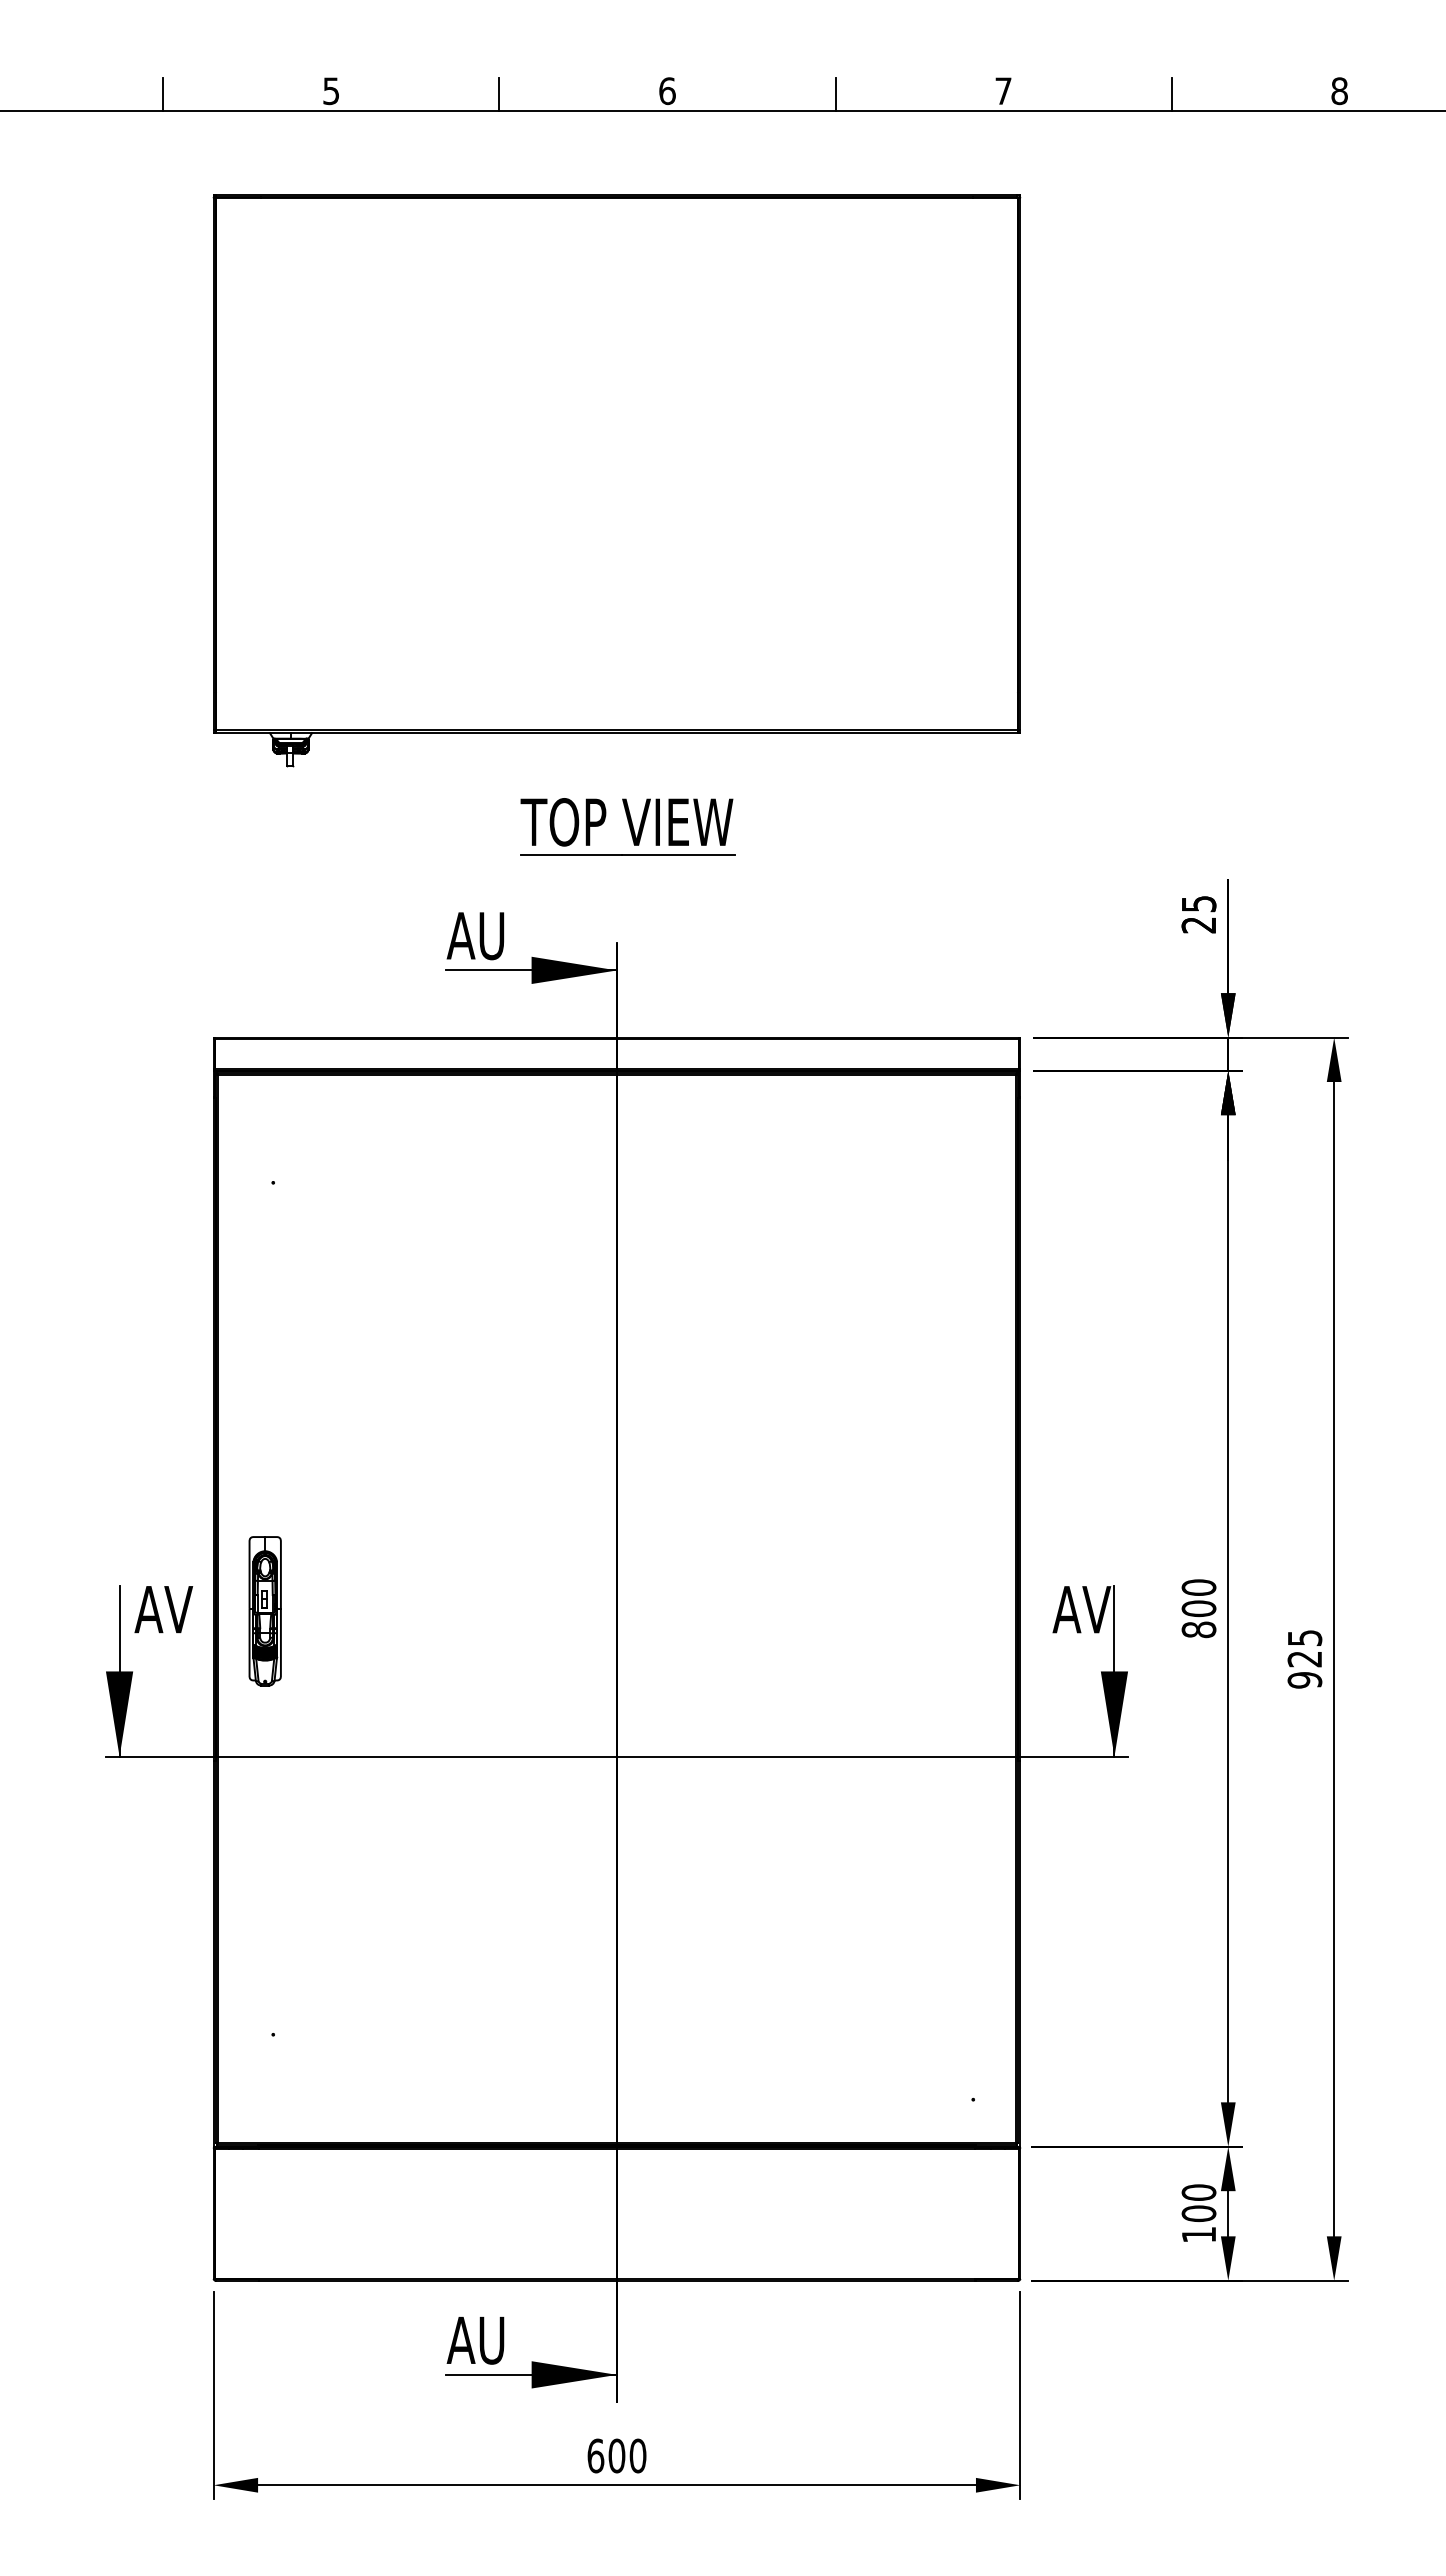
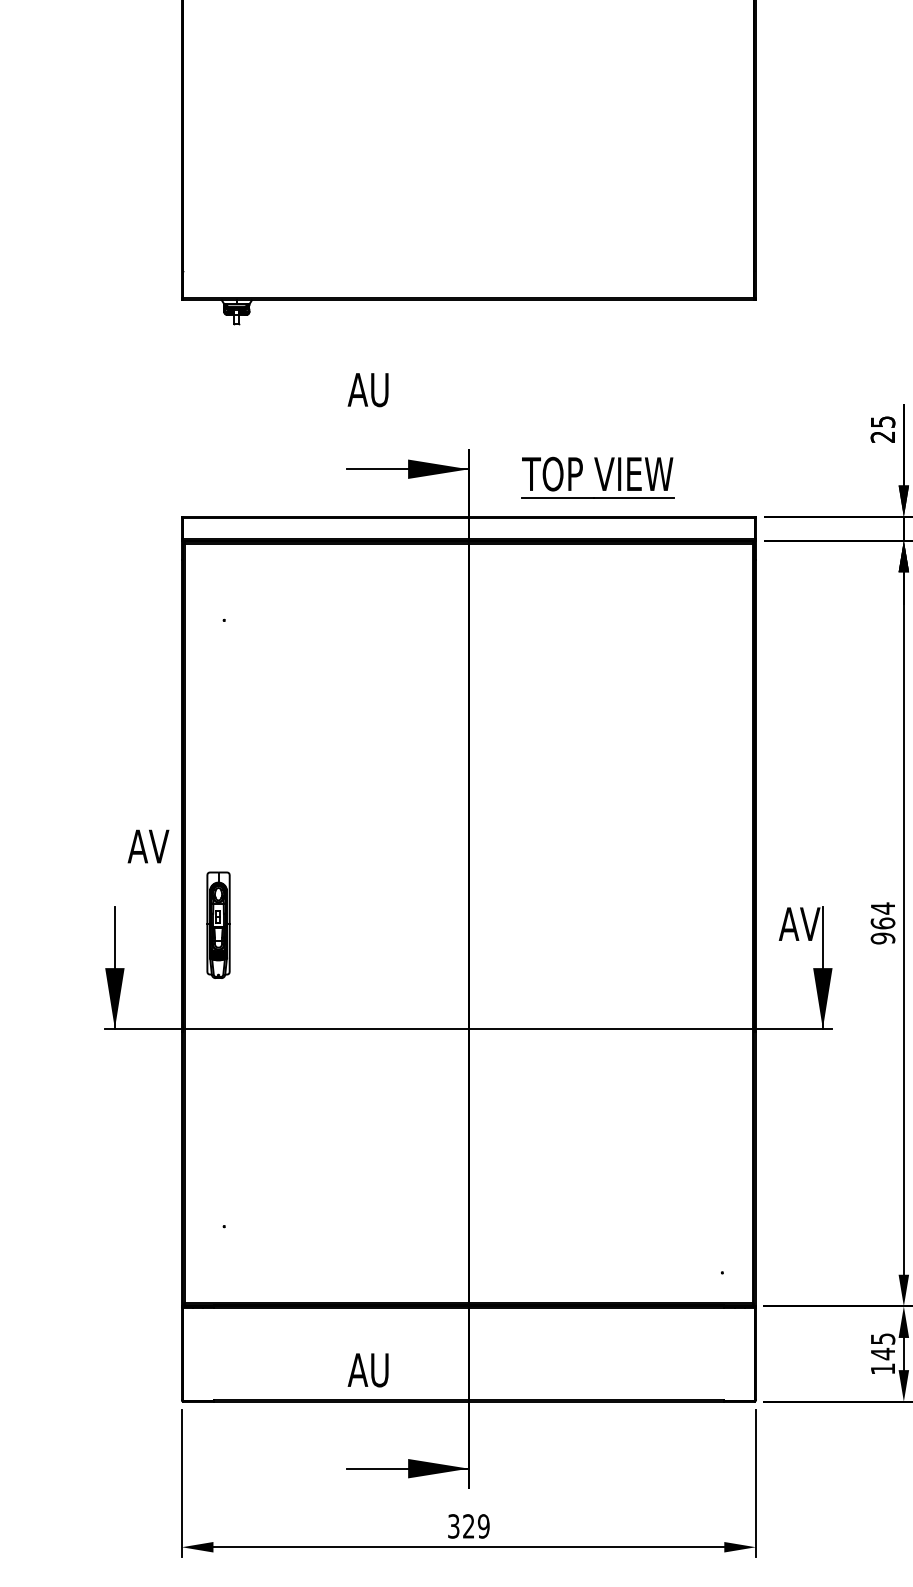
part: (627, 826) -> (598, 477), moved
text: (475, 936) -> (368, 390), moved
text: (1198, 1608) -> (882, 923), 800 -> 964
text: (163, 1609) -> (148, 846), moved
text: (1198, 2203) -> (882, 1346), 100 -> 145
text: (475, 2340) -> (368, 1370), moved
text: (616, 2455) -> (468, 1526), 600 -> 329

